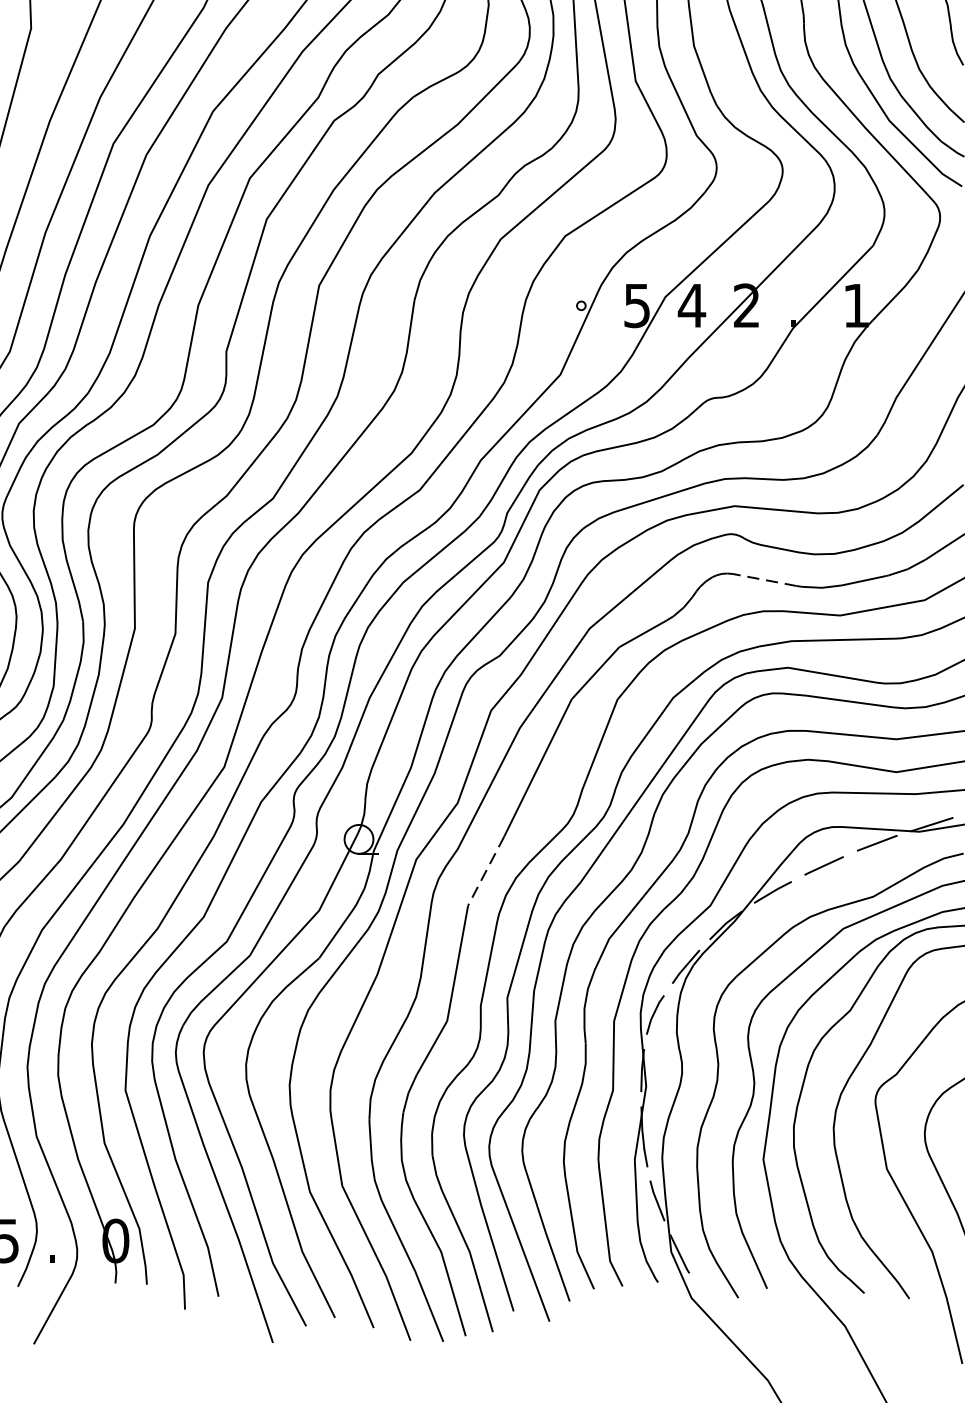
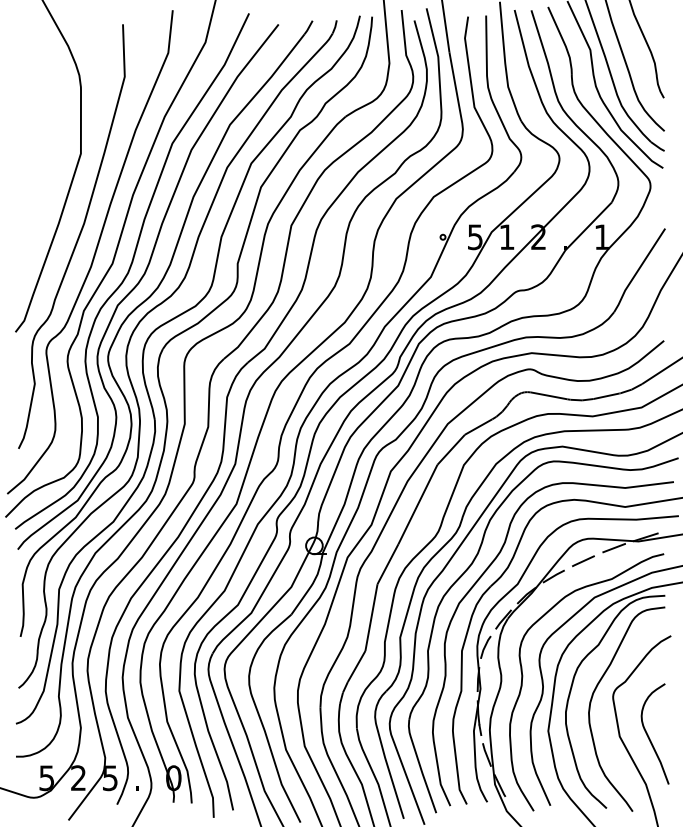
text: (691, 304) -> (506, 236), 4 -> 1
line: (765, 579) -> (549, 395), dashed -> solid
line: (487, 871) -> (388, 564), dashed -> solid

